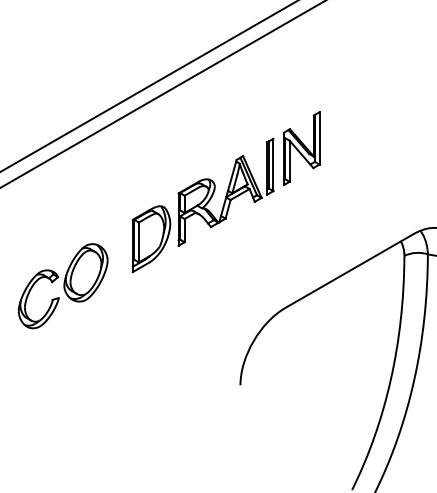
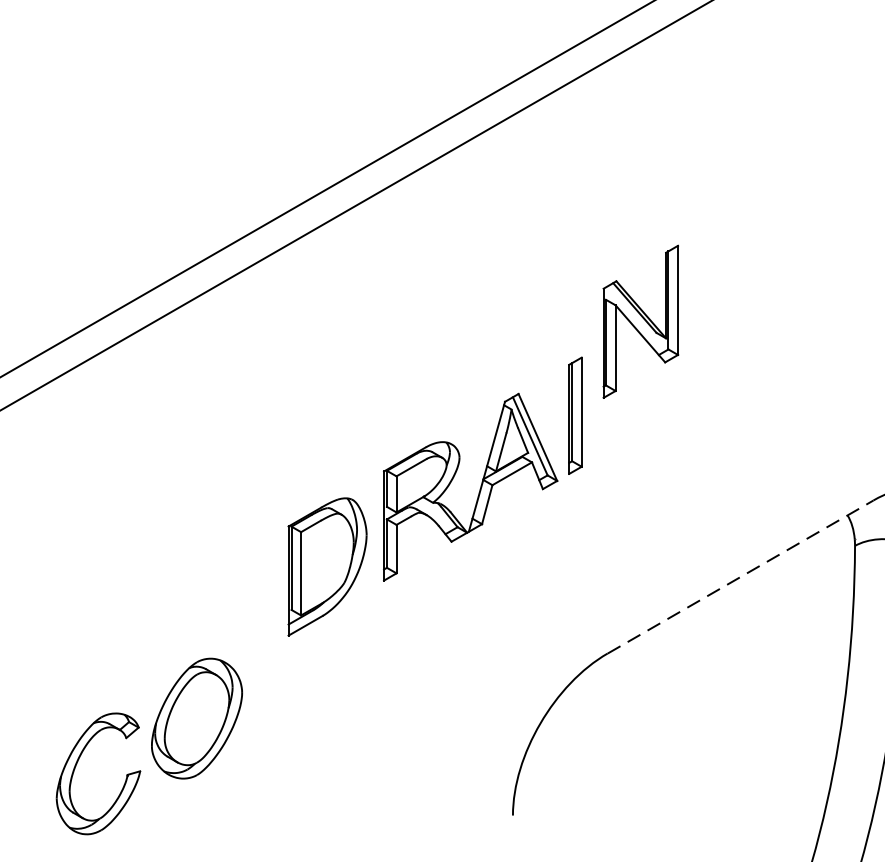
part: (202, 205) -> (433, 496), moved
line: (350, 270) -> (742, 576), solid -> dashed
part: (62, 286) -> (147, 747), moved

